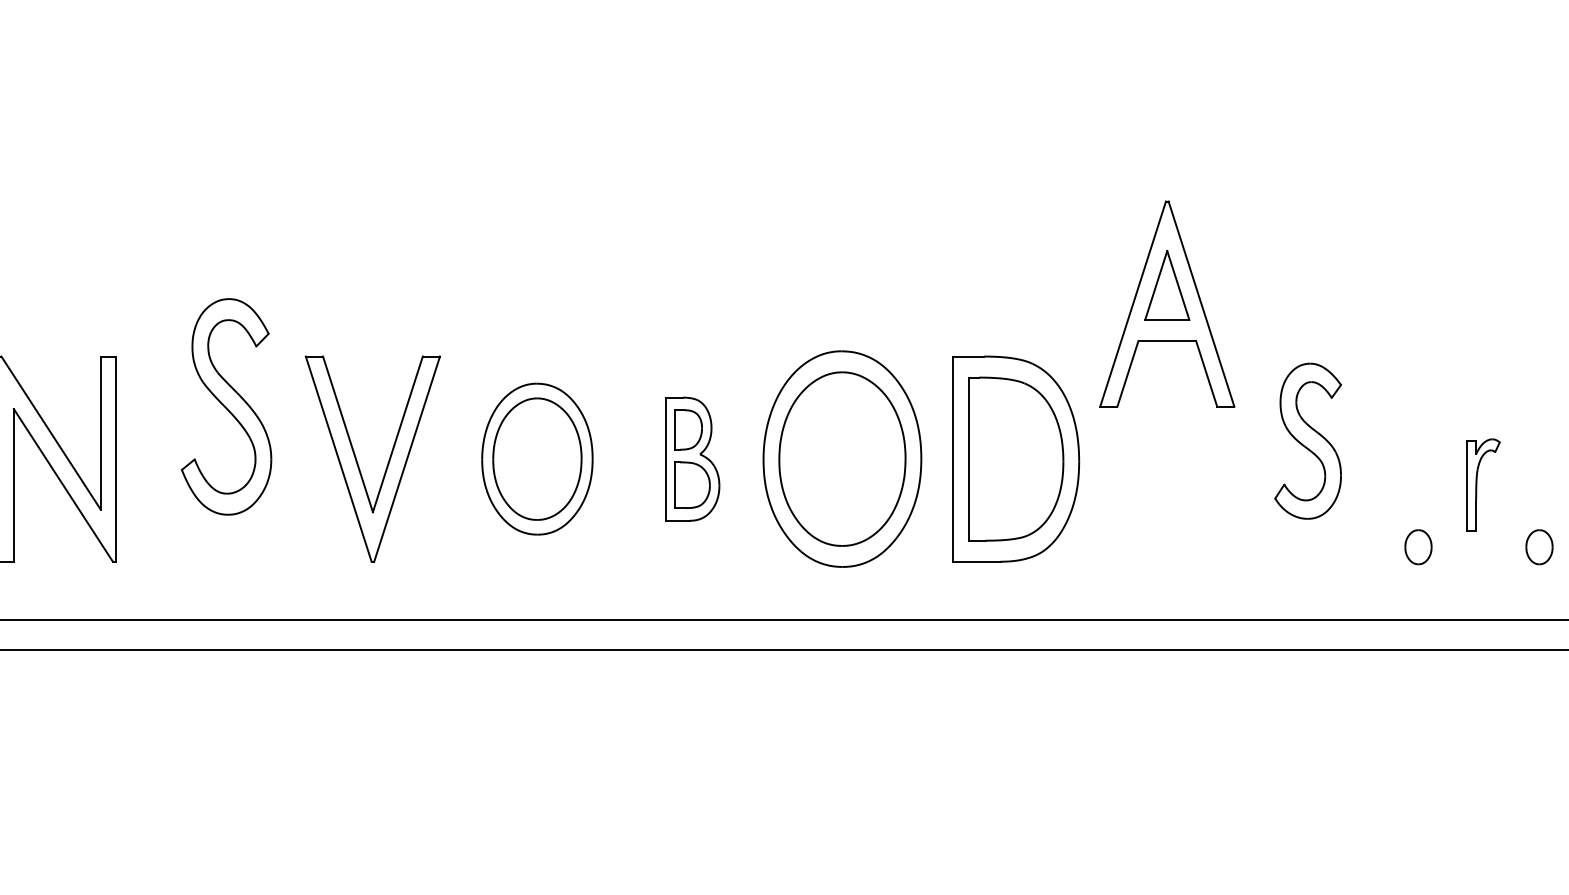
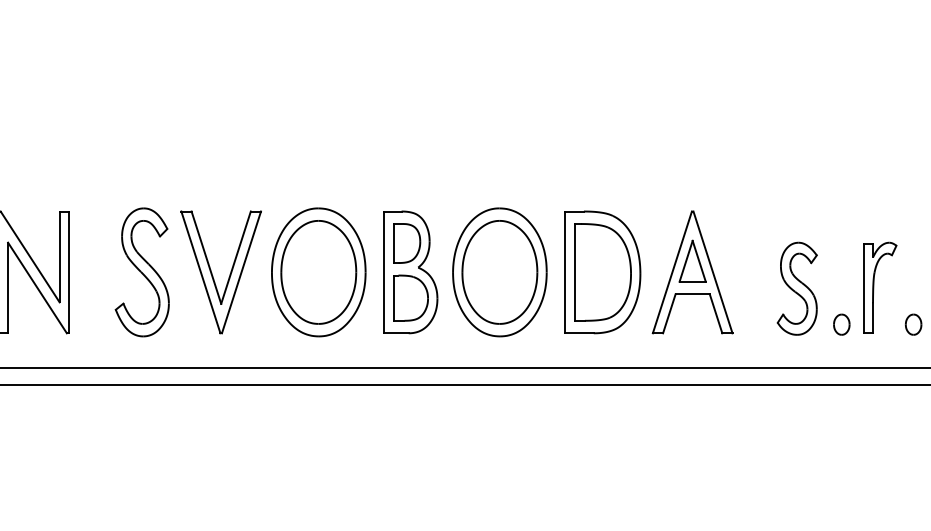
part: (1166, 304) -> (692, 272), moved
part: (225, 407) -> (141, 272), moved
part: (1306, 440) -> (796, 288), moved
part: (536, 459) -> (318, 272), size x1.43
part: (691, 459) -> (410, 272), size x1.67
part: (1483, 484) -> (880, 287), size x1.67

